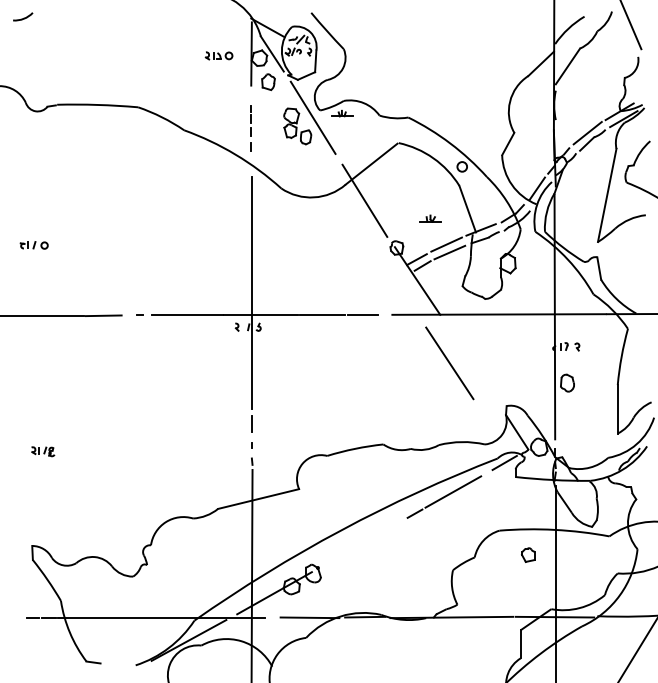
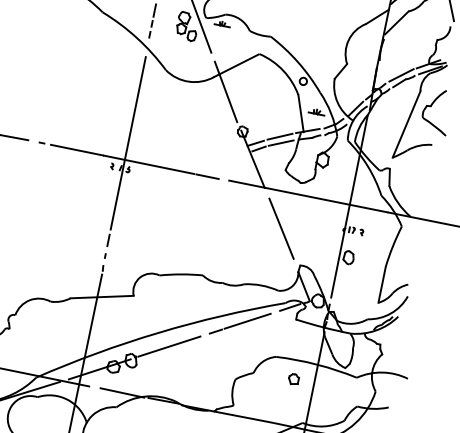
part: (430, 218) -> (316, 111), moved
line: (449, 363) -> (281, 228), moved
line: (358, 545) -> (169, 346), added

